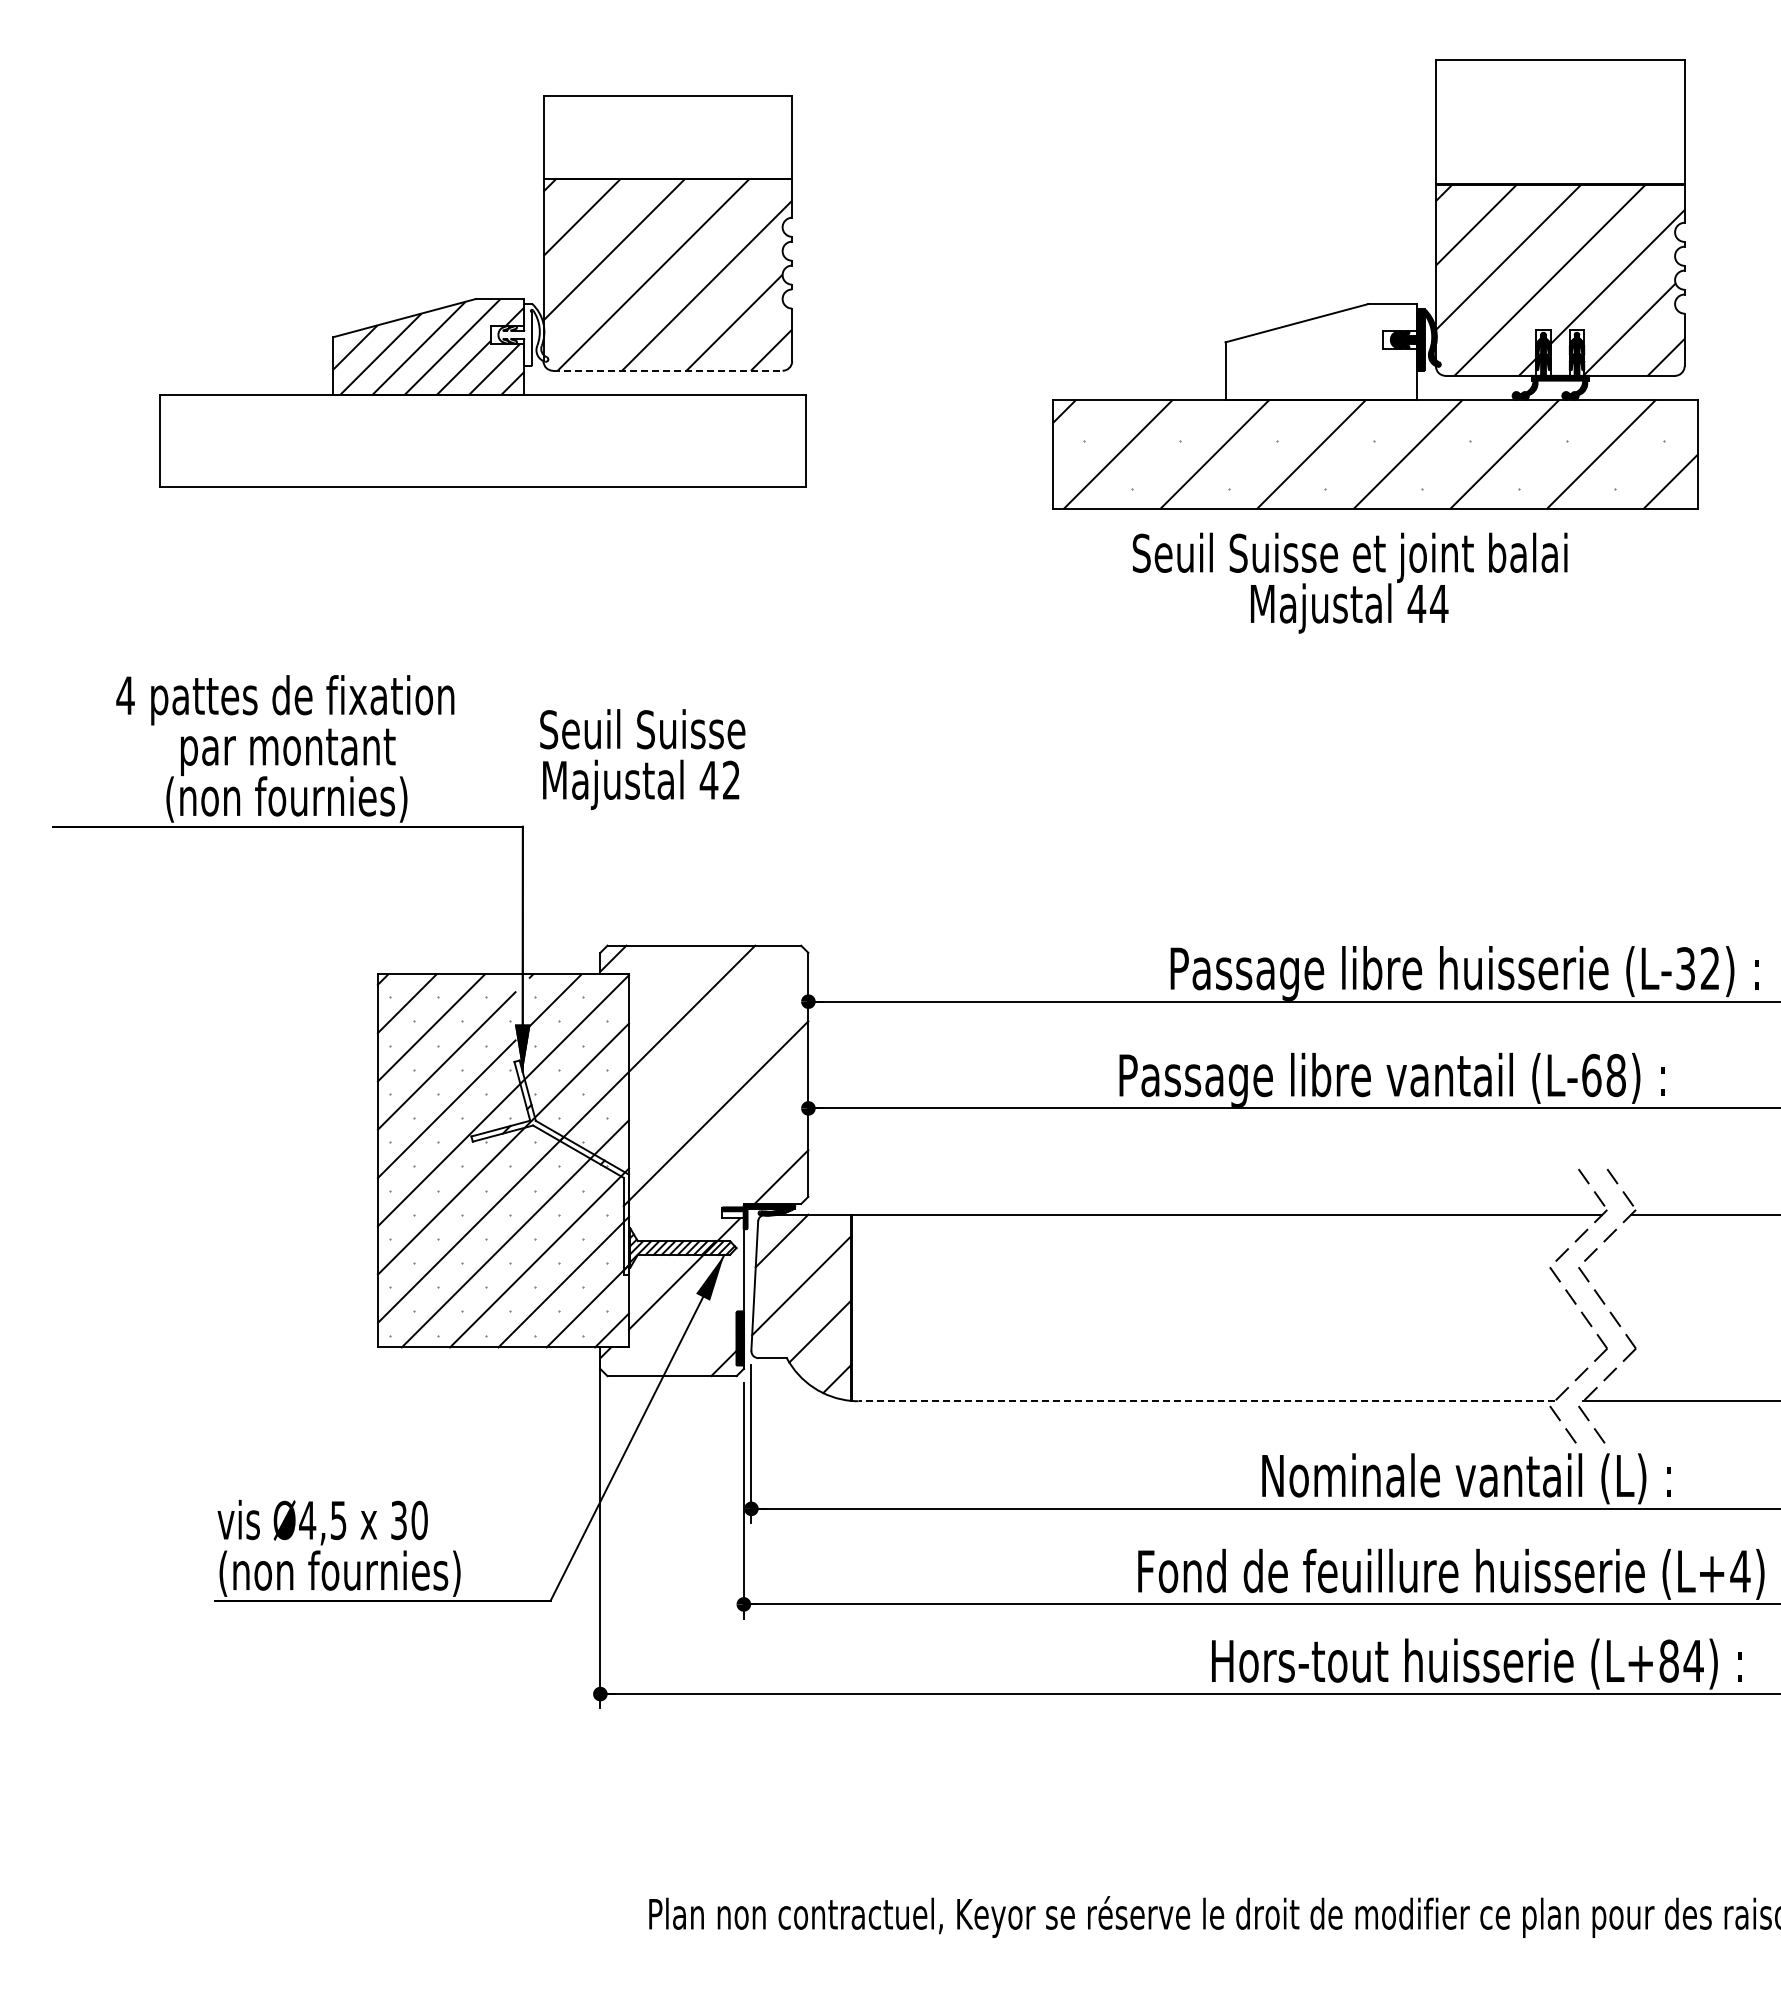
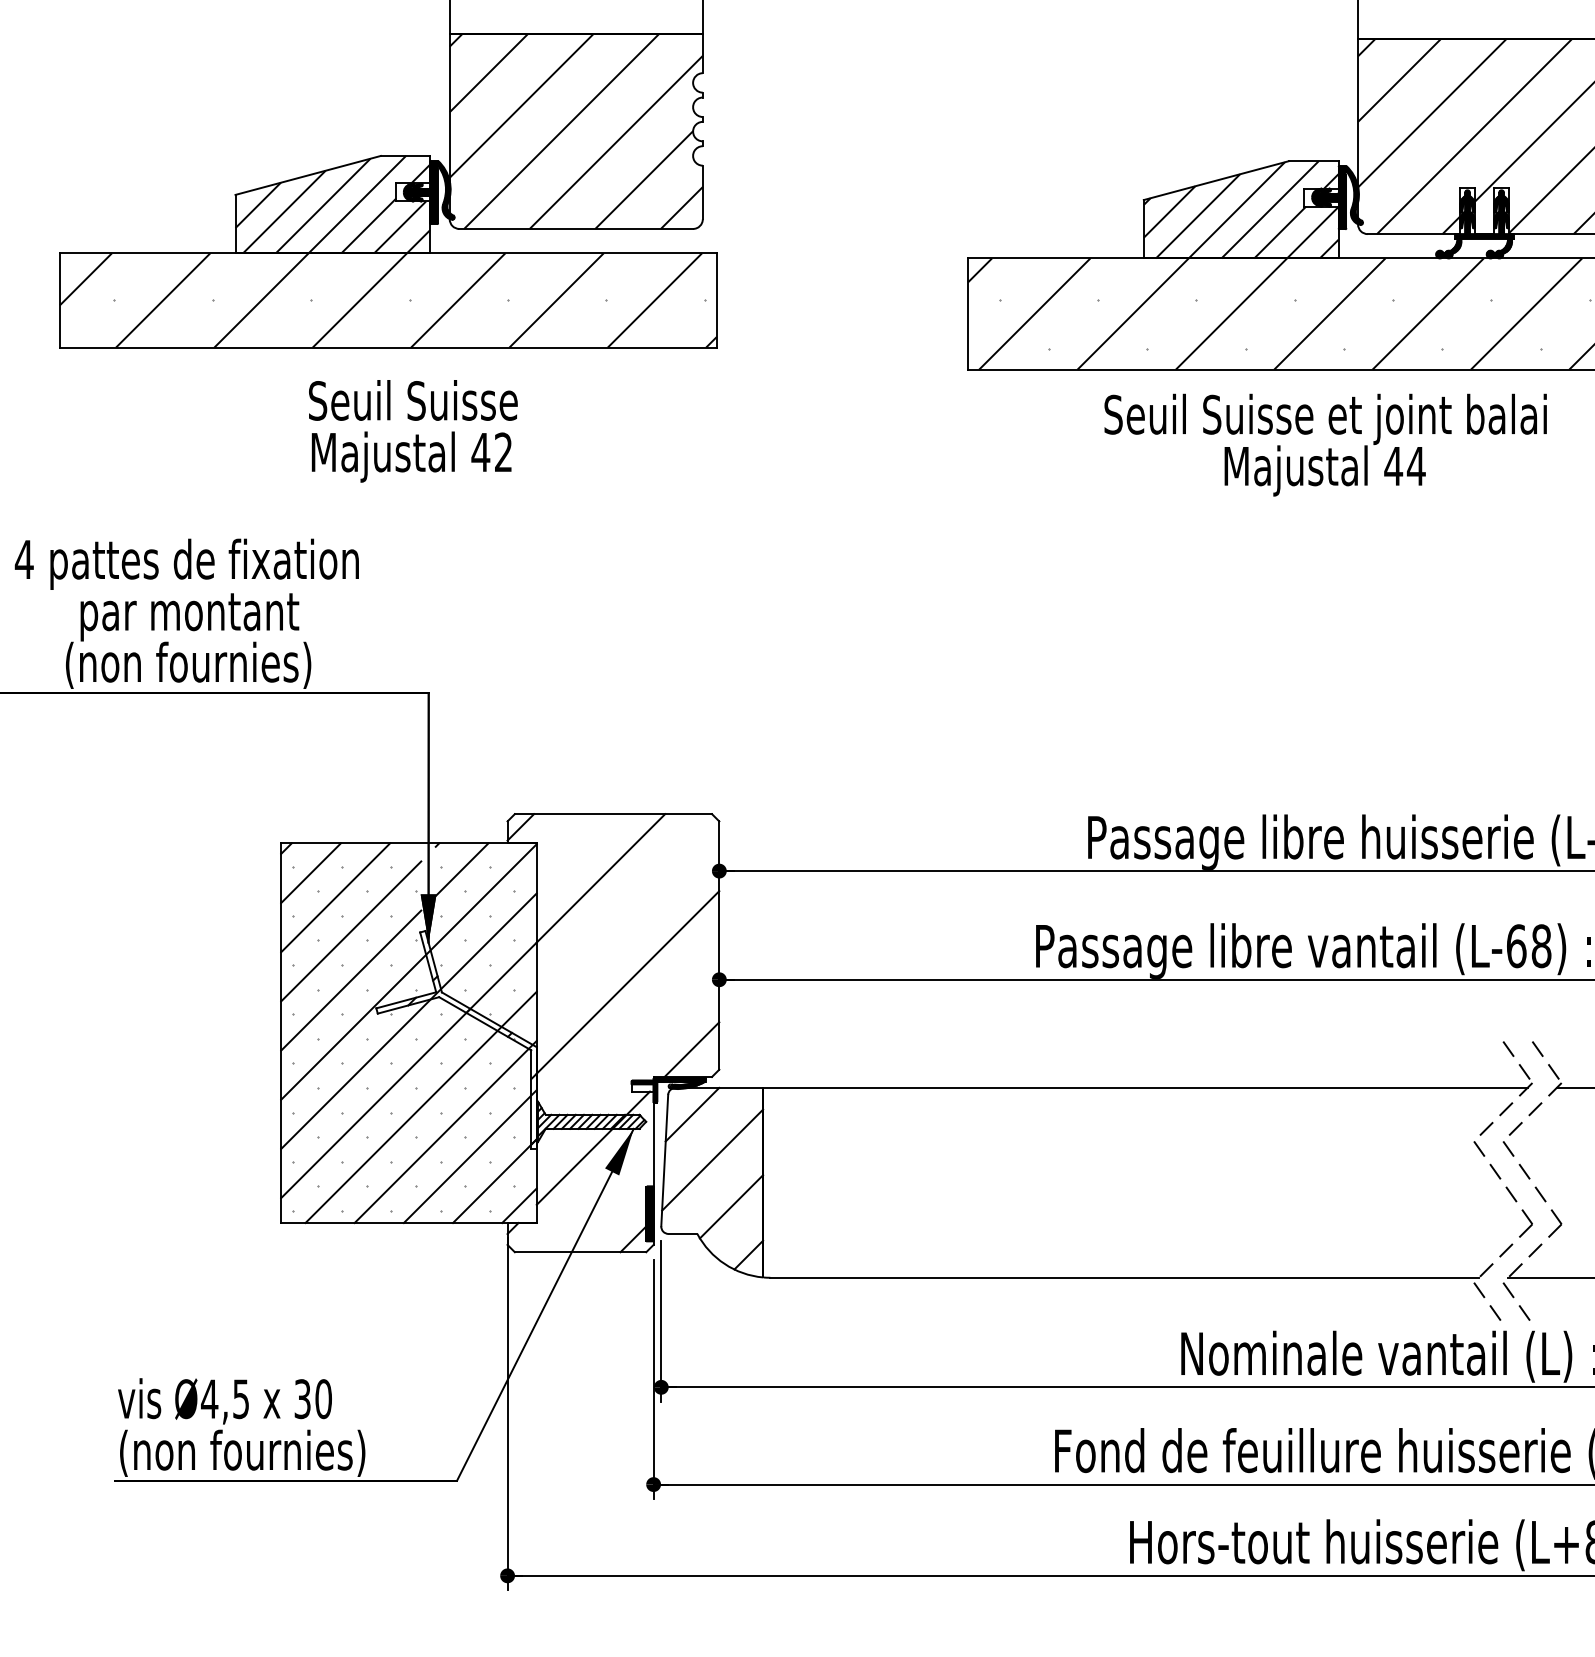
hatch: (523, 334) -> (429, 192), added
hatch: (1320, 351) -> (1240, 209), added
line: (667, 370) -> (575, 228), dashed -> solid
hatch: (483, 440) -> (388, 299), added
text: (1349, 582) -> (1325, 444), moved
text: (642, 759) -> (413, 431), moved
line: (1206, 1401) -> (1124, 1278), dashed -> solid

